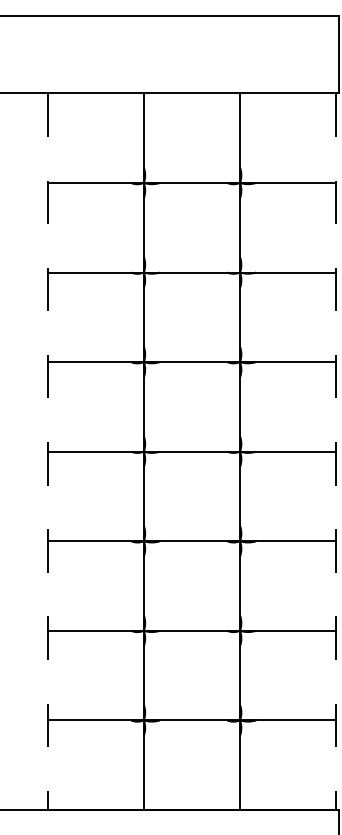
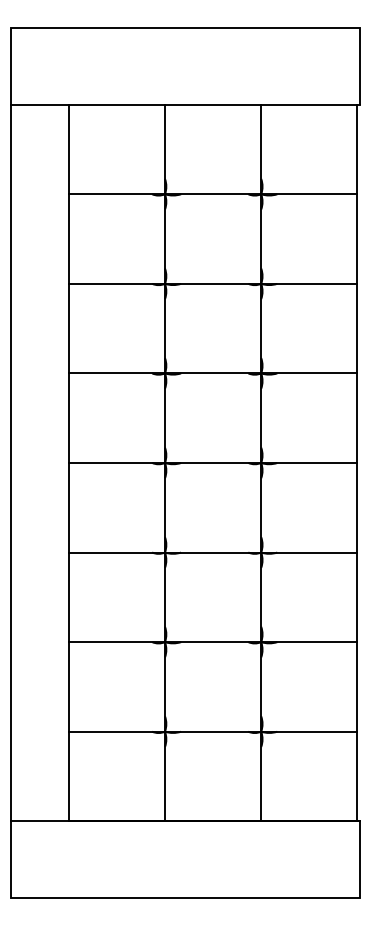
line: (47, 452) -> (68, 463), dashed -> solid
line: (336, 452) -> (357, 463), dashed -> solid

